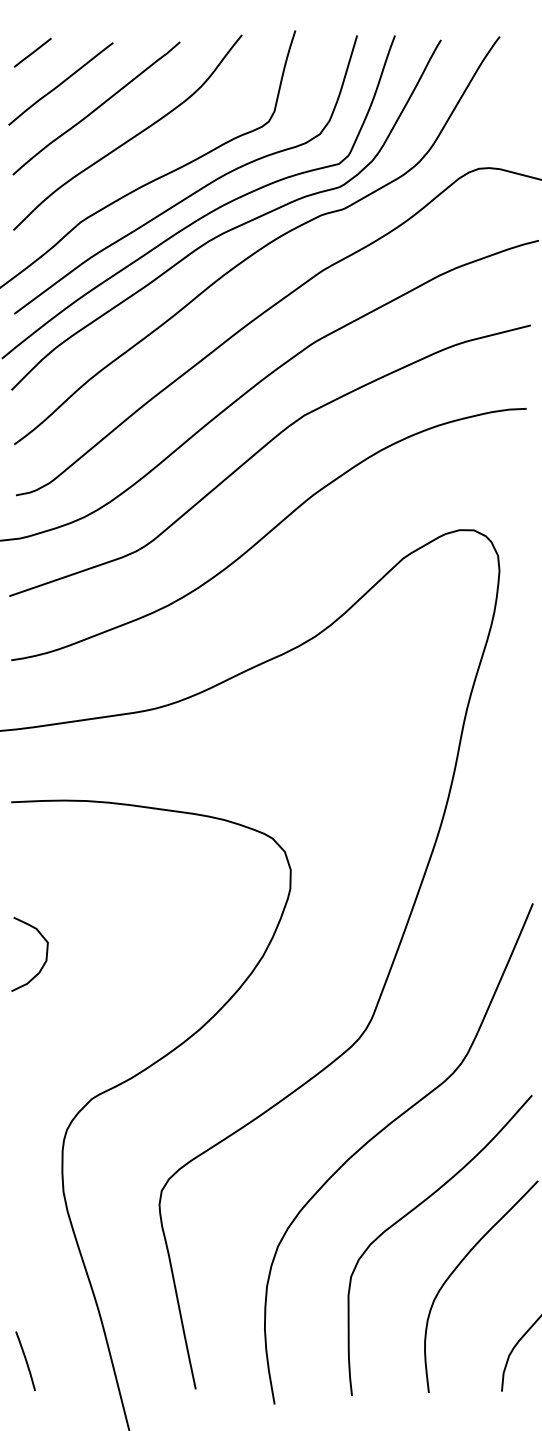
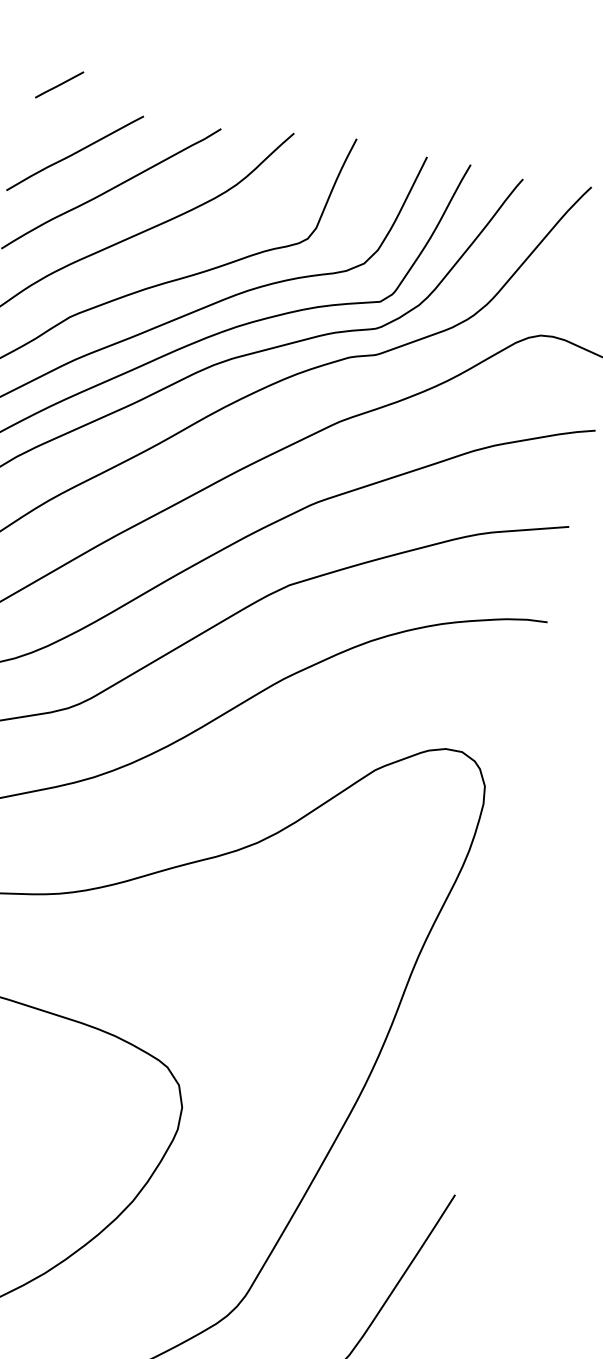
line: (32, 52) -> (59, 84), moved

